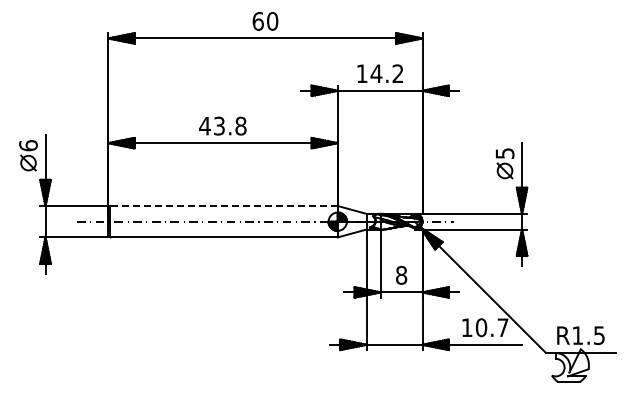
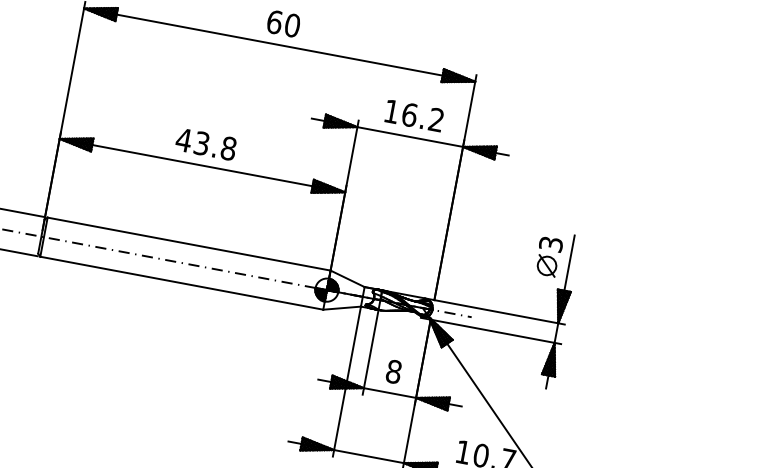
text: (376, 73) -> (409, 114), 14.2 -> 16.2
text: (504, 153) -> (550, 244), 5 -> 3
line: (224, 206) -> (189, 244), dashed -> solid

